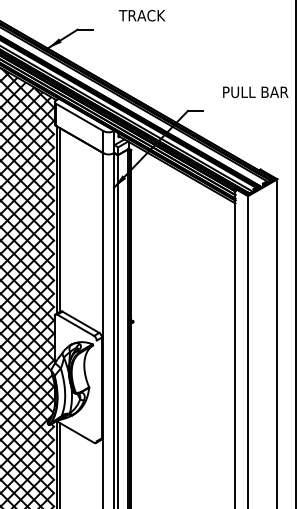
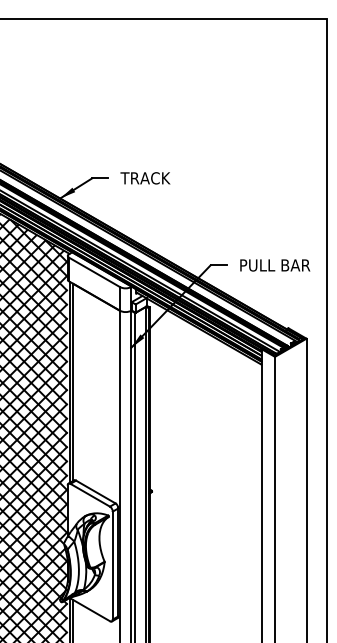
text: (142, 15) -> (145, 178), moved
text: (255, 92) -> (275, 265), moved
line: (96, 390) -> (112, 565), added

